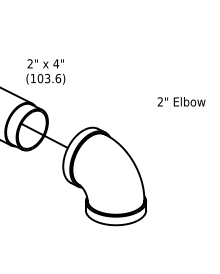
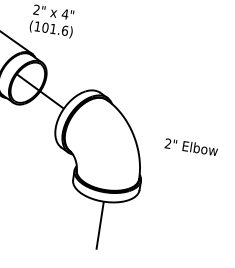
text: (47, 78) -> (53, 28), (103.6) -> (101.6)
text: (181, 101) -> (191, 146), moved
line: (116, 247) -> (100, 226), added

